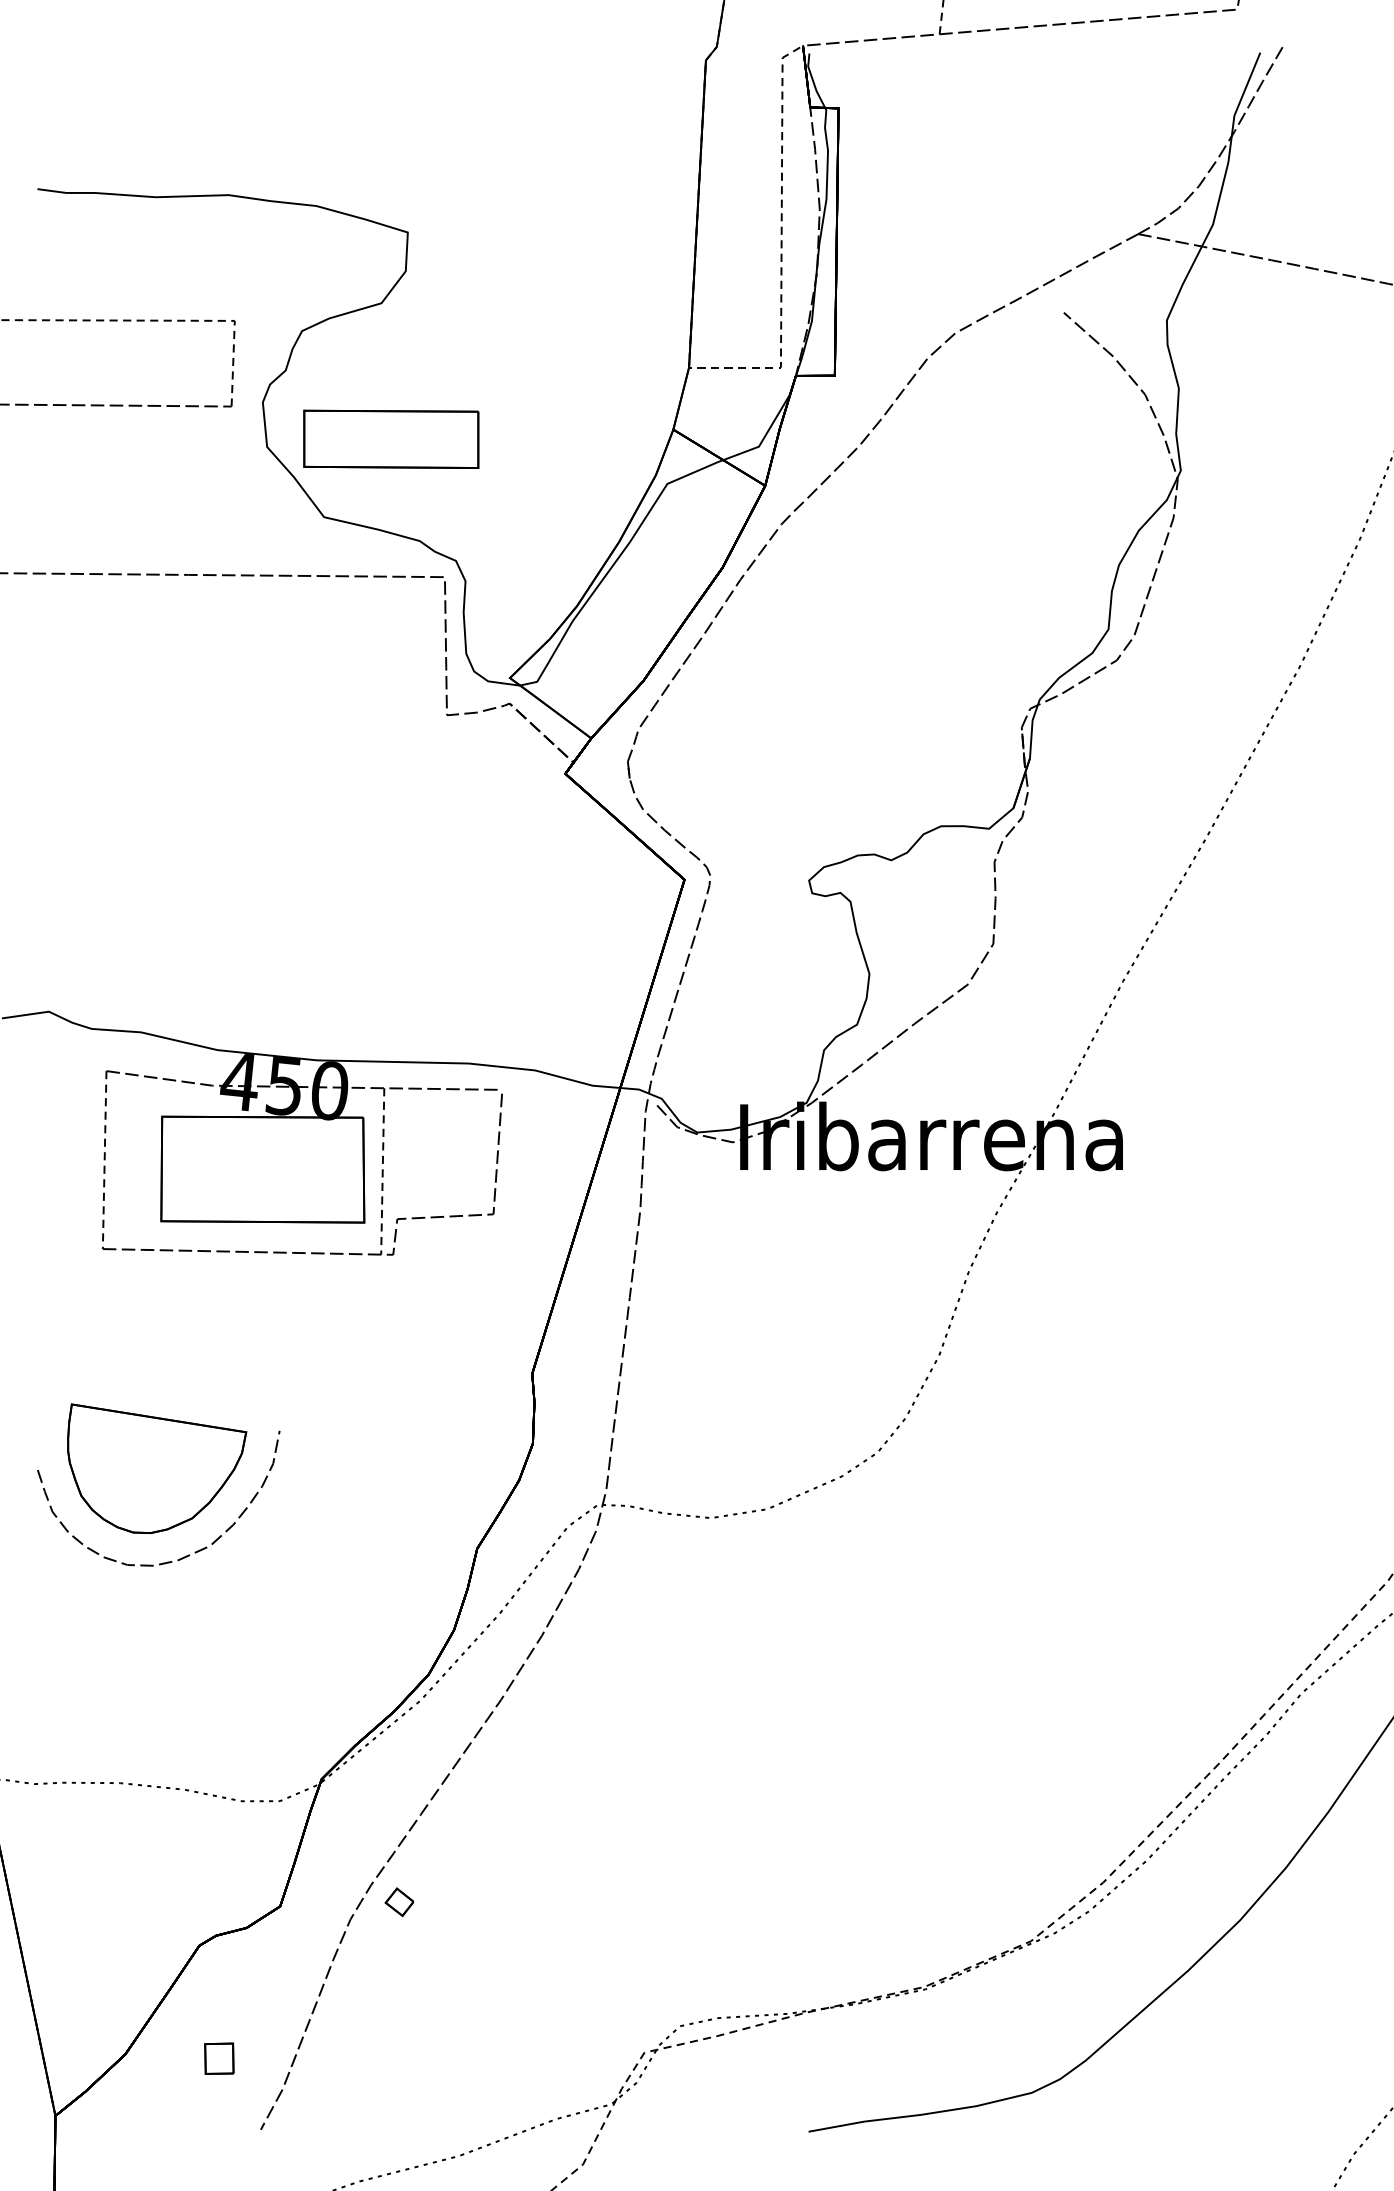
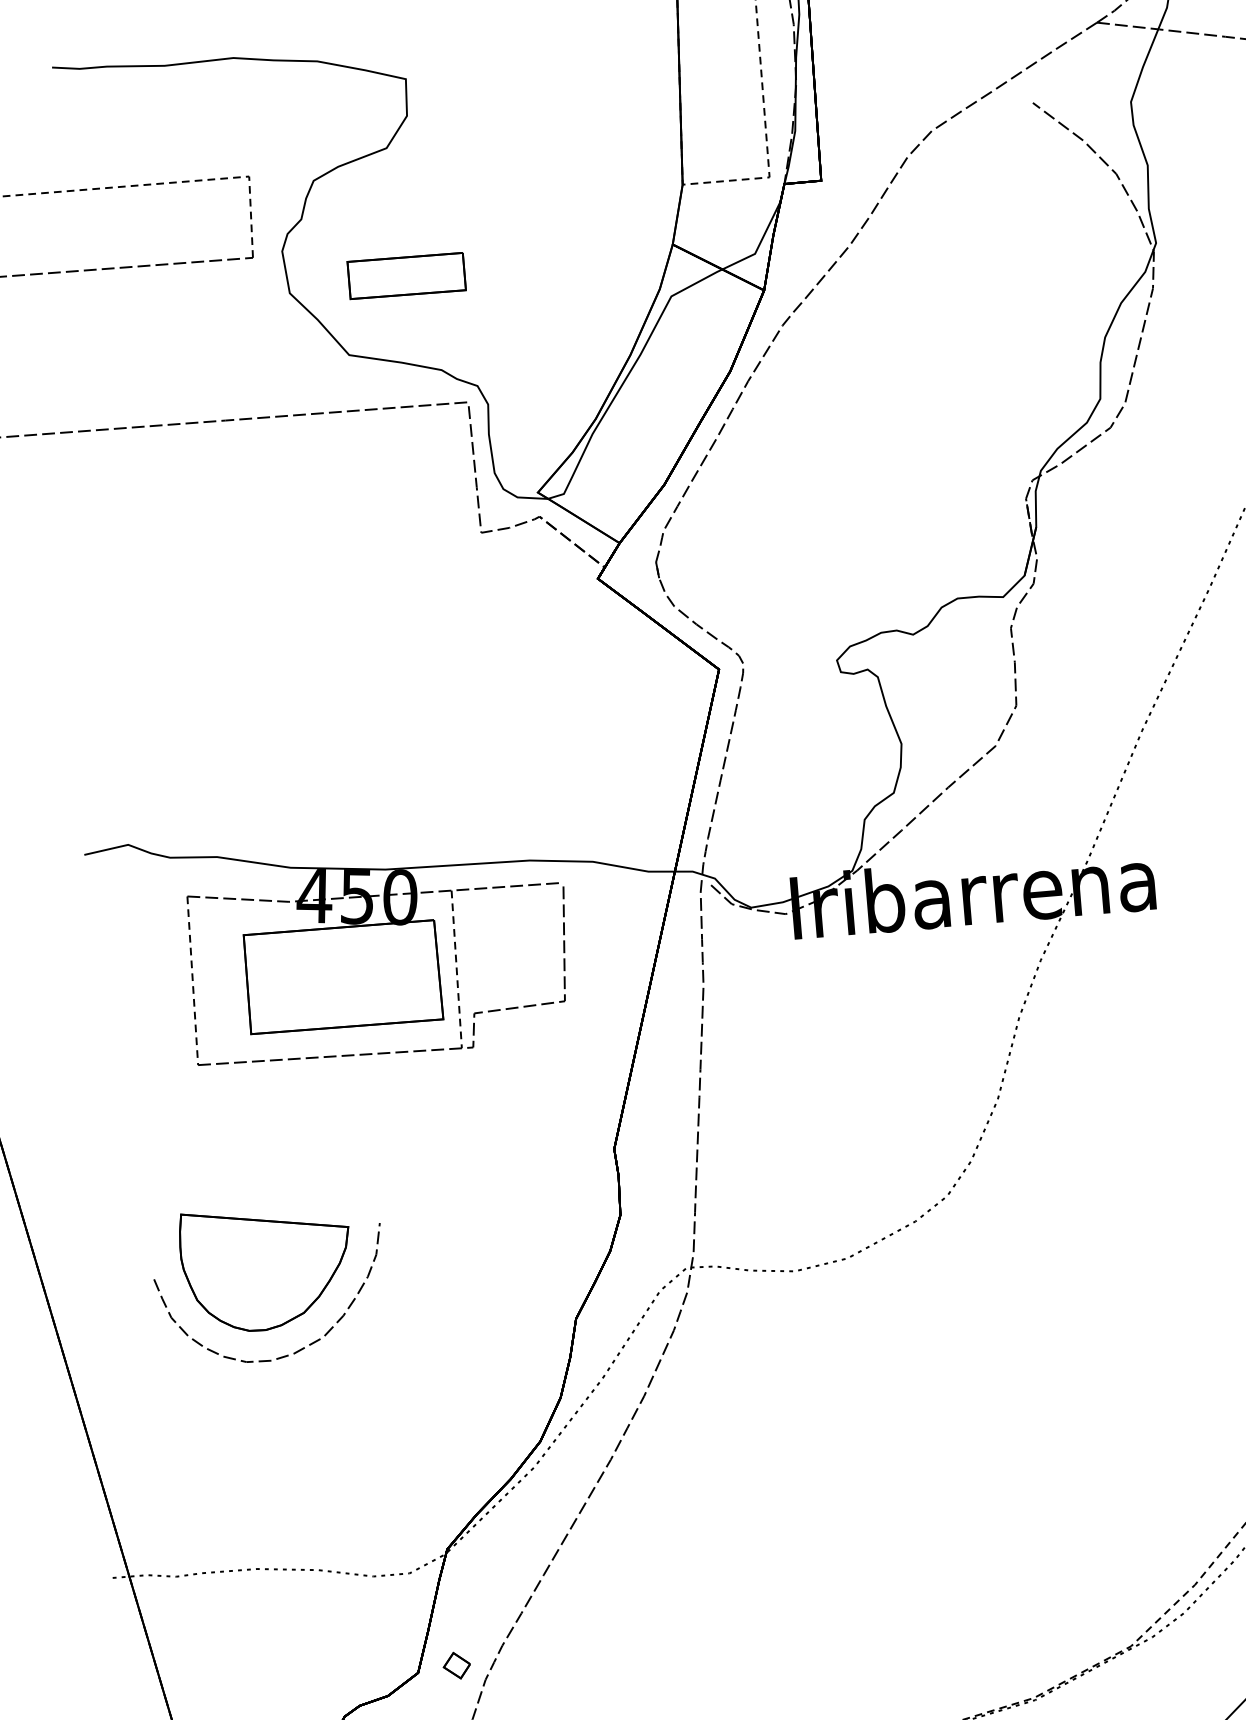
part: (391, 438) -> (406, 275), size x0.7
part: (399, 1902) -> (456, 1665), moved

